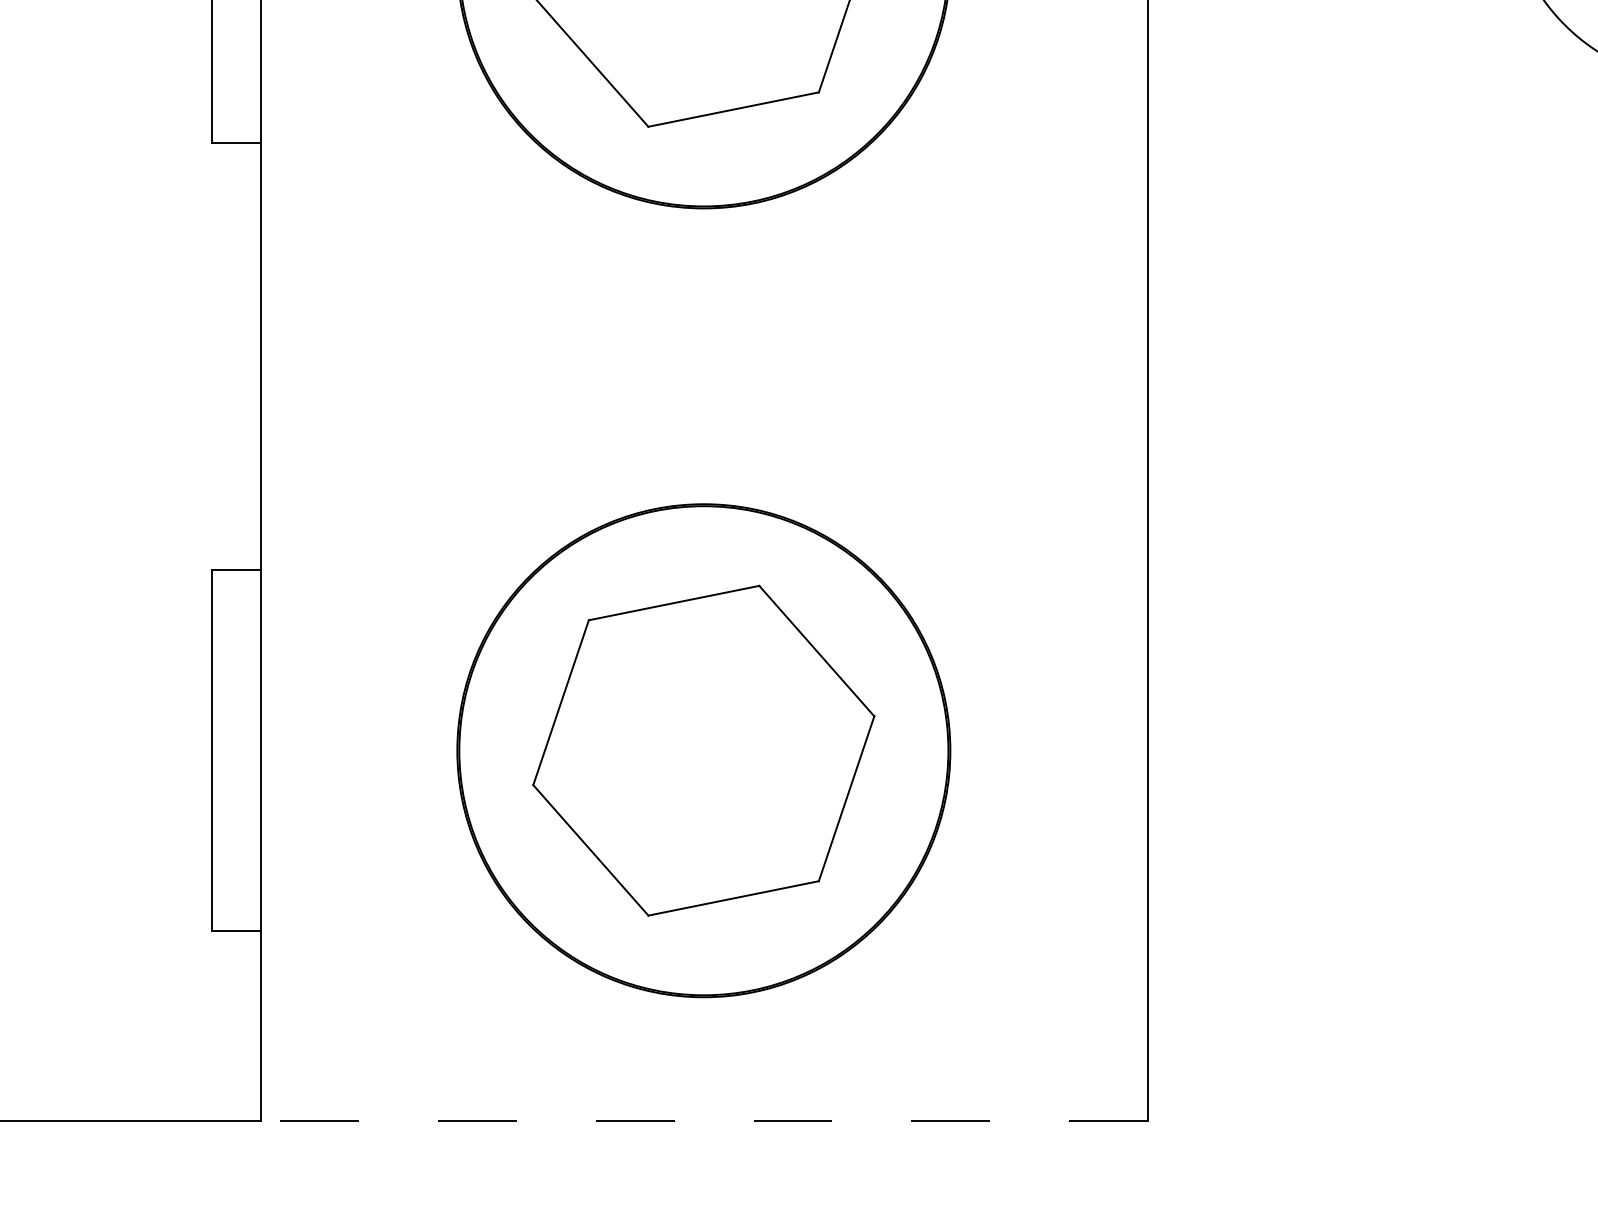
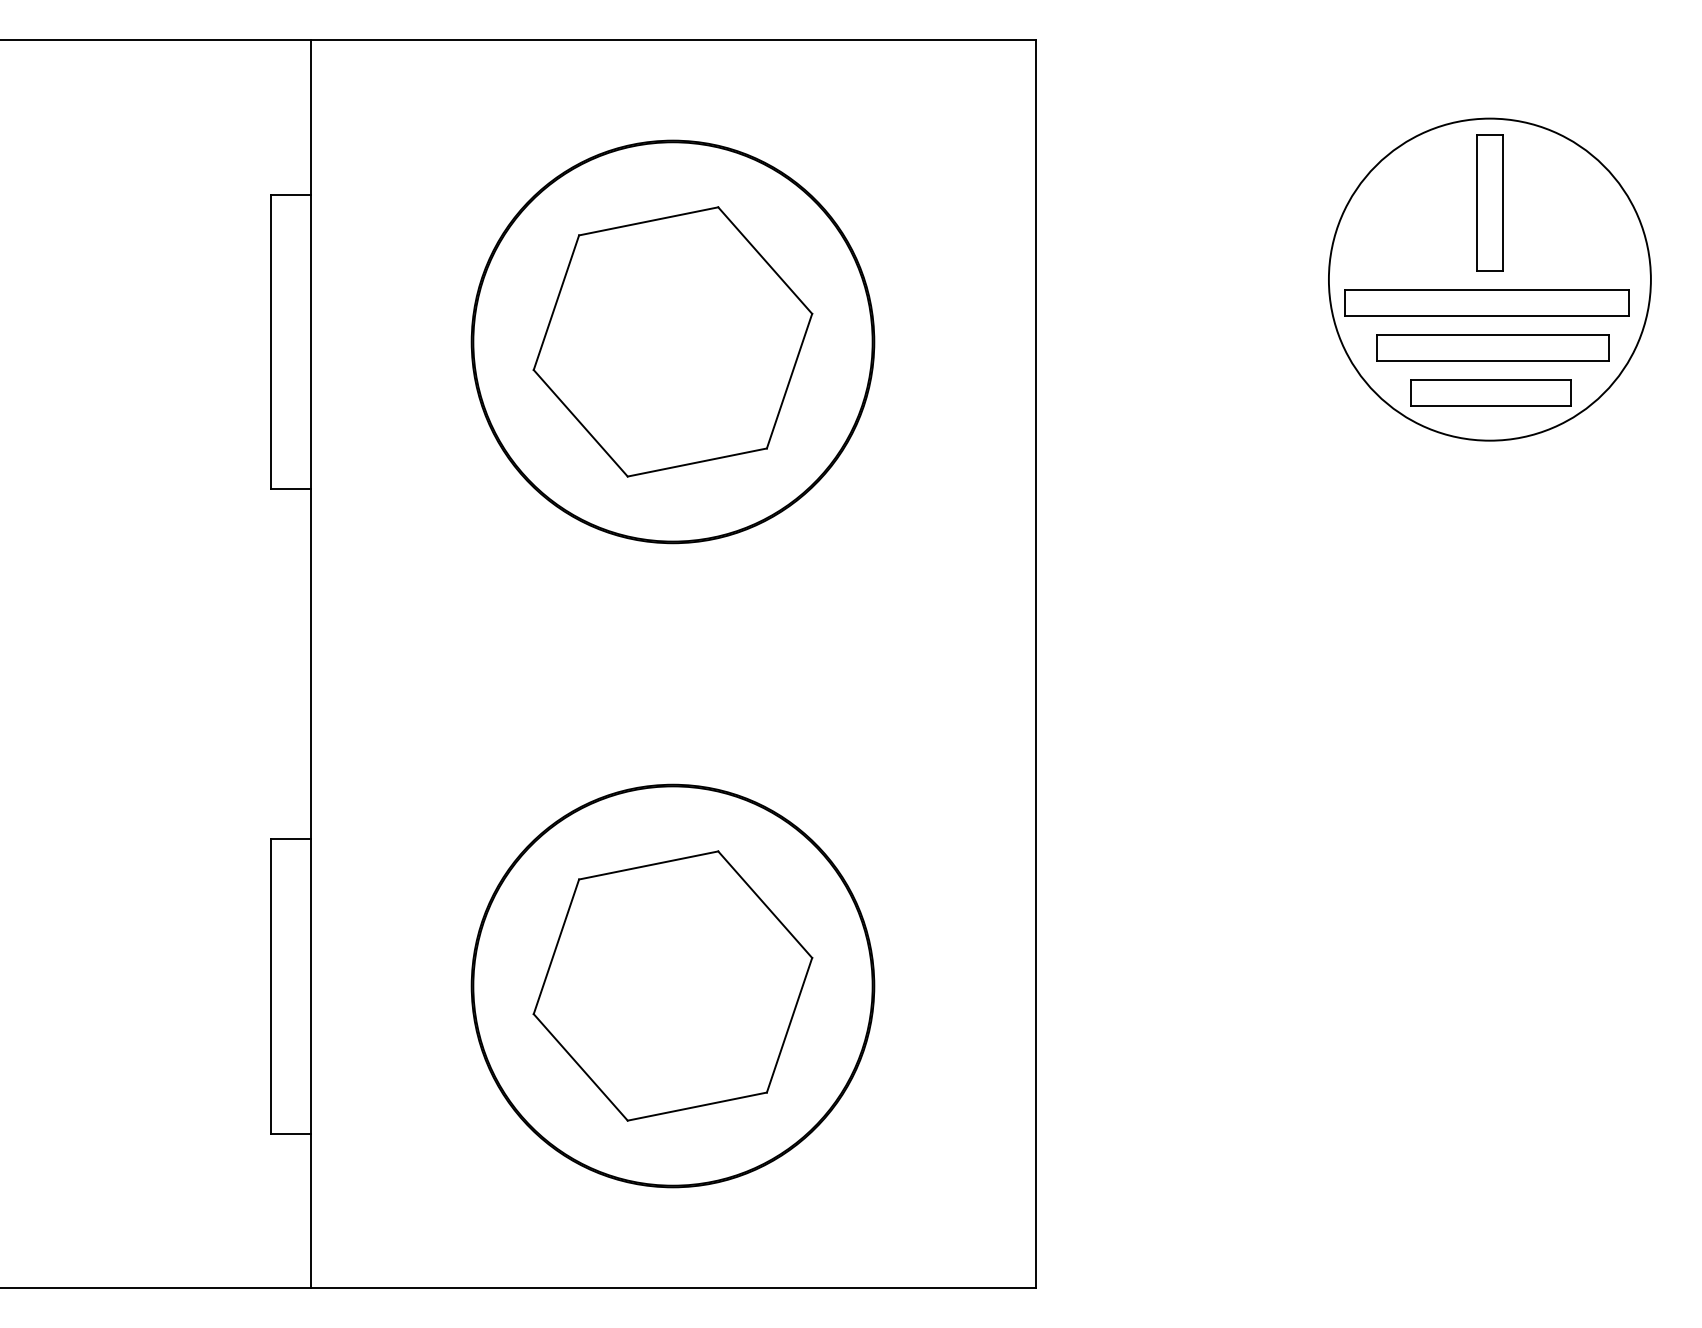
line: (703, 1121) -> (672, 1288), dashed -> solid

